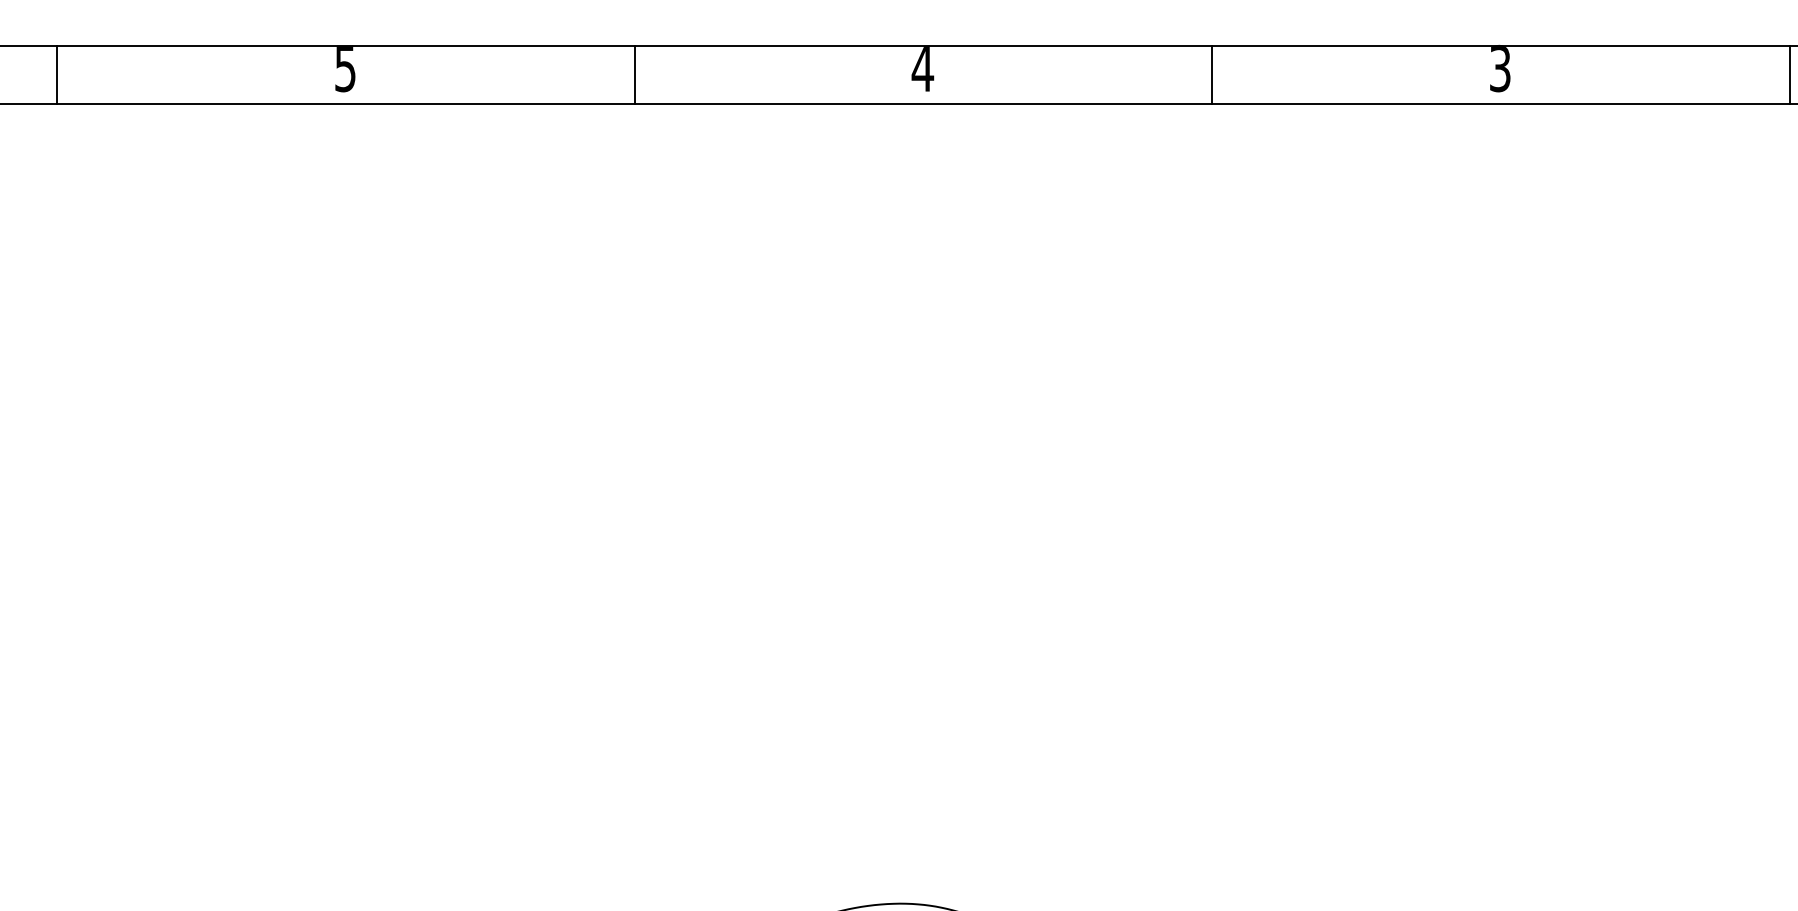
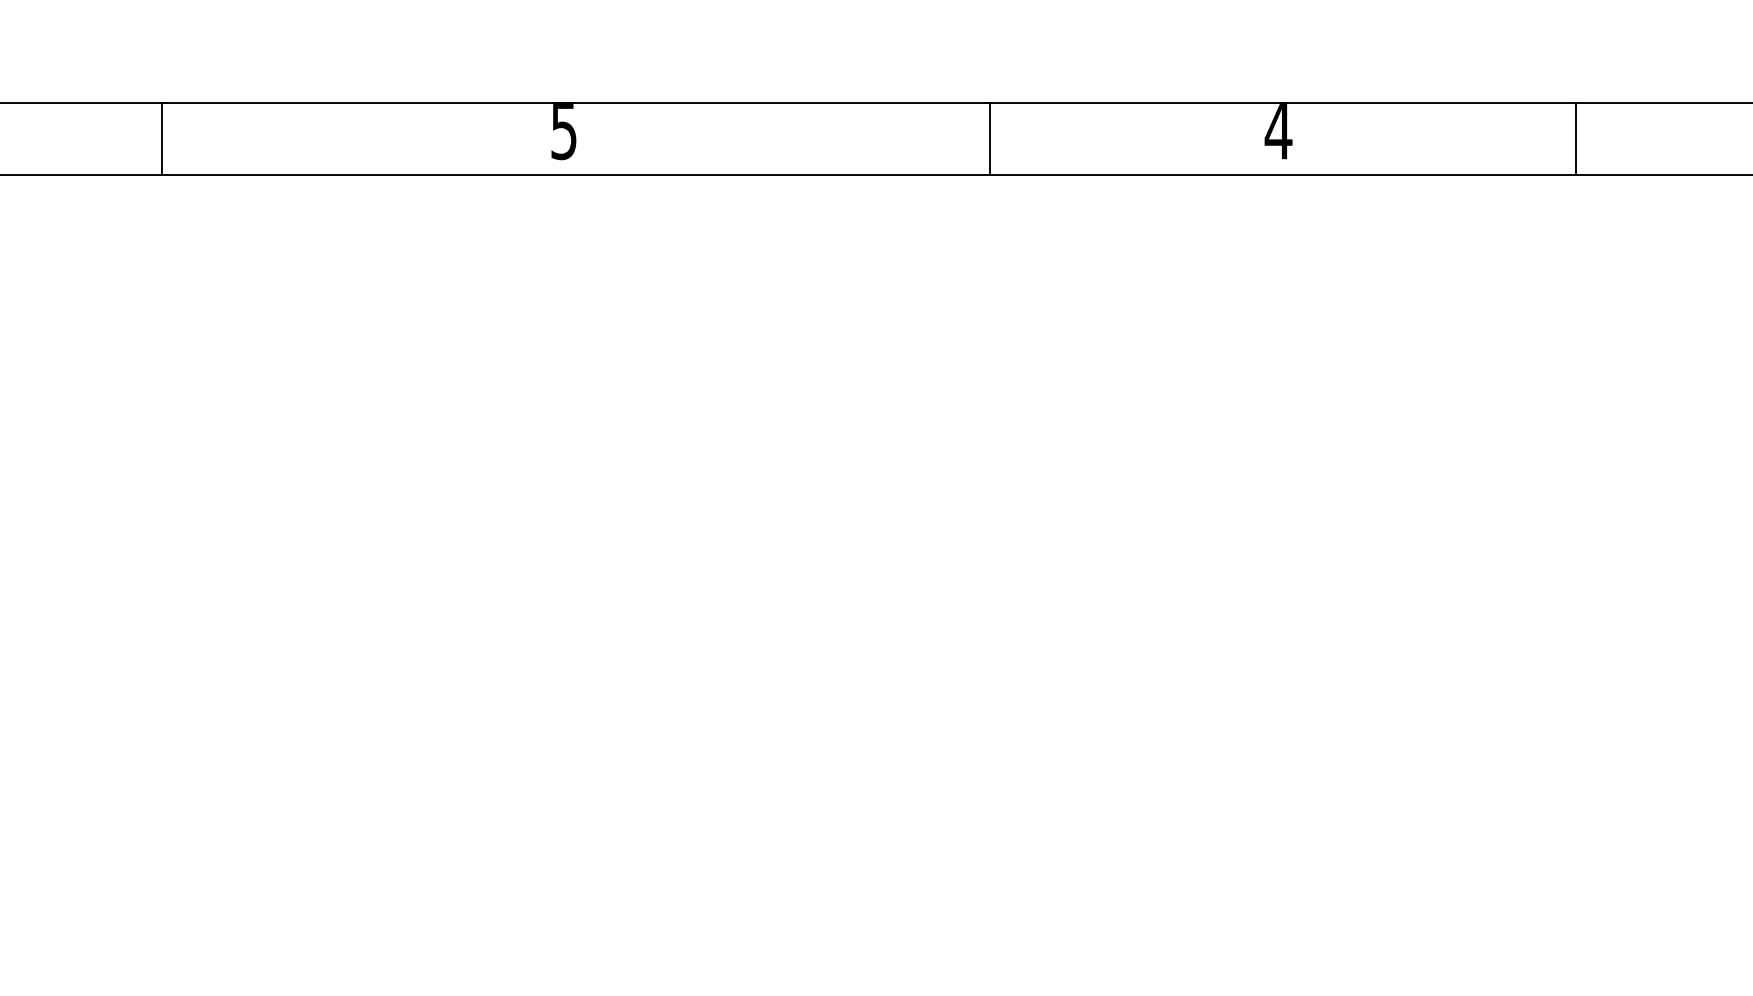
text: (1500, 68) -> (1278, 130), 3 -> 4
text: (922, 69) -> (563, 131), 4 -> 5
line: (634, 75) -> (161, 139), moved
line: (1212, 75) -> (990, 139), moved
line: (1789, 75) -> (1575, 139), moved

